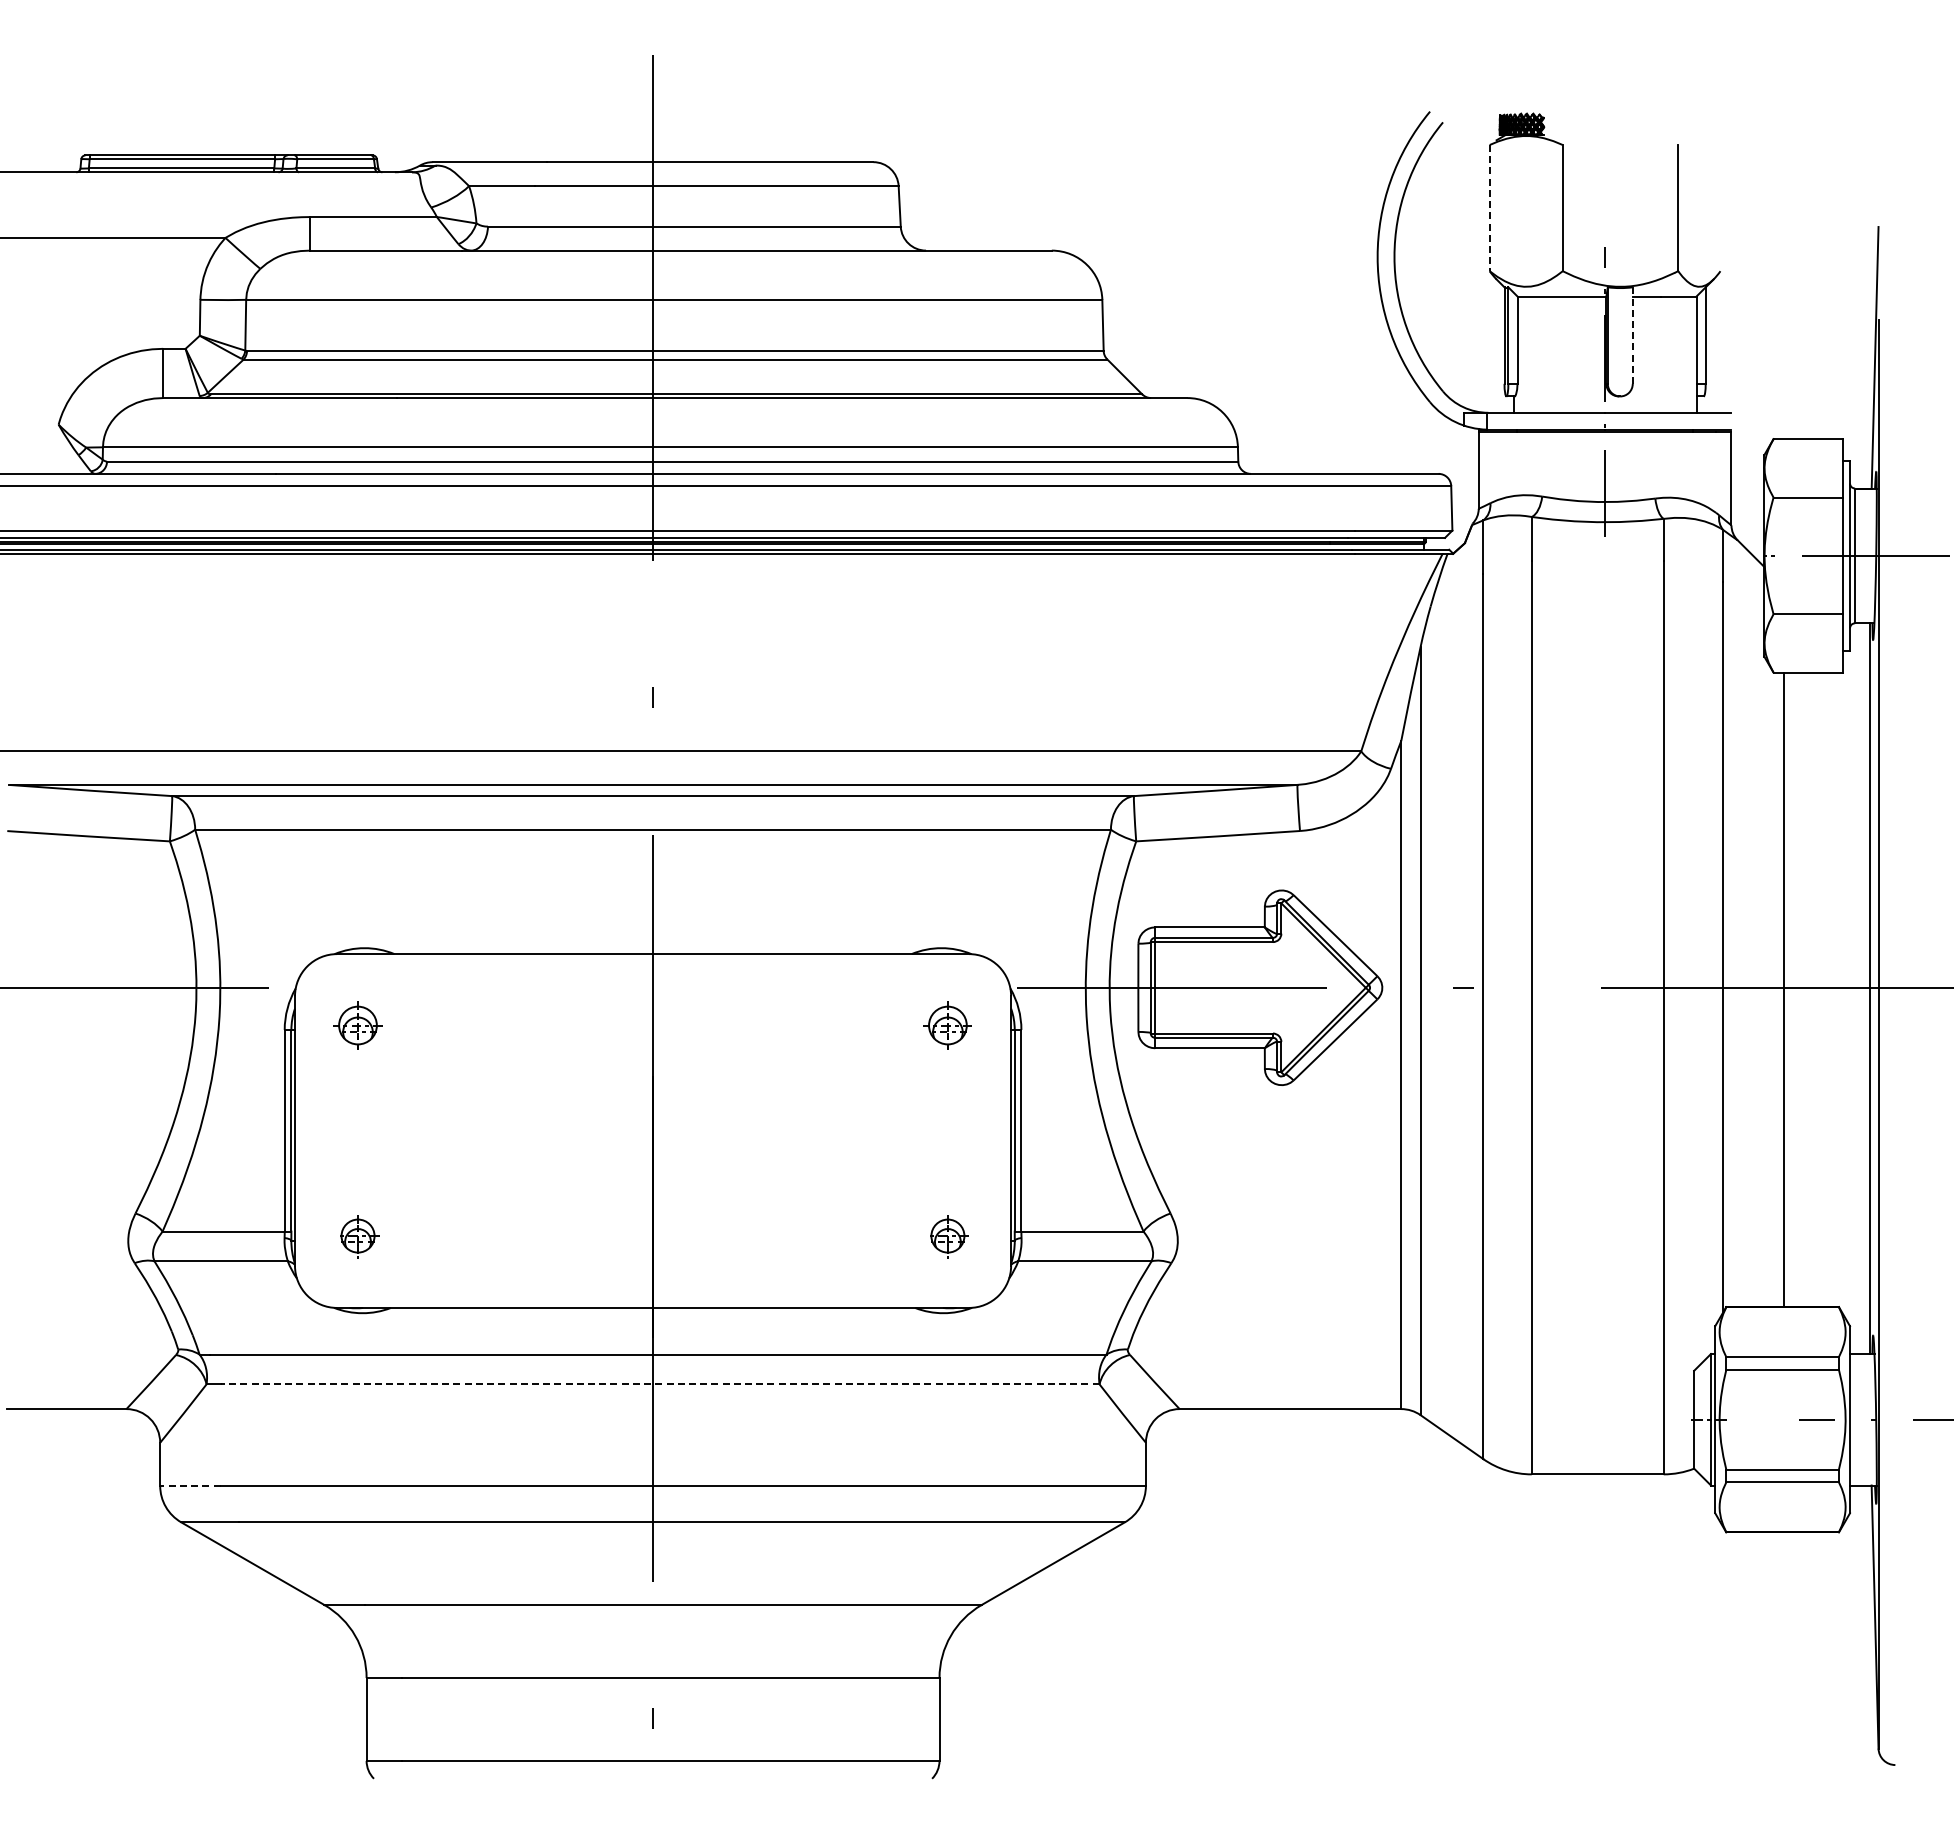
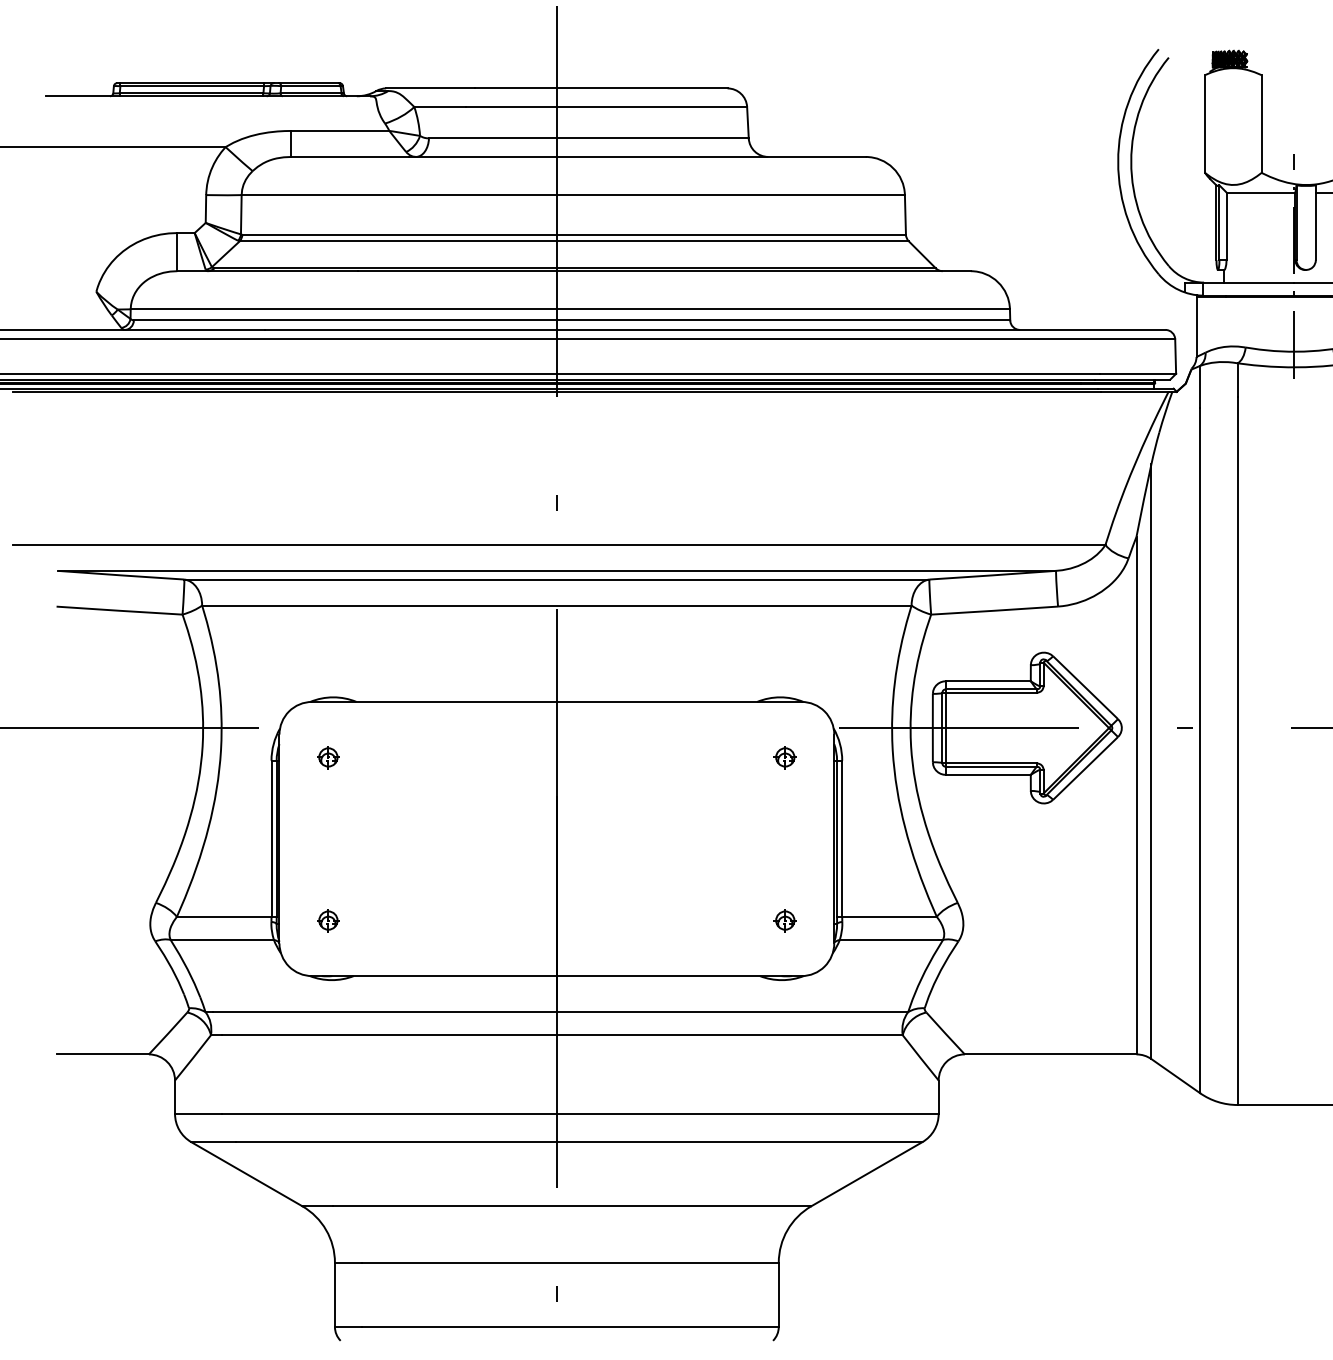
line: (1489, 208) -> (1204, 124), dashed -> solid
line: (1632, 336) -> (1315, 223), dashed -> solid
part: (358, 1025) -> (328, 757), size x0.62
part: (947, 1025) -> (784, 757), size x0.62
part: (358, 1236) -> (328, 920), size x0.71
part: (947, 1236) -> (784, 920), size x0.71
line: (660, 1384) -> (562, 1035), dashed -> solid
line: (189, 1485) -> (197, 1113), dashed -> solid

